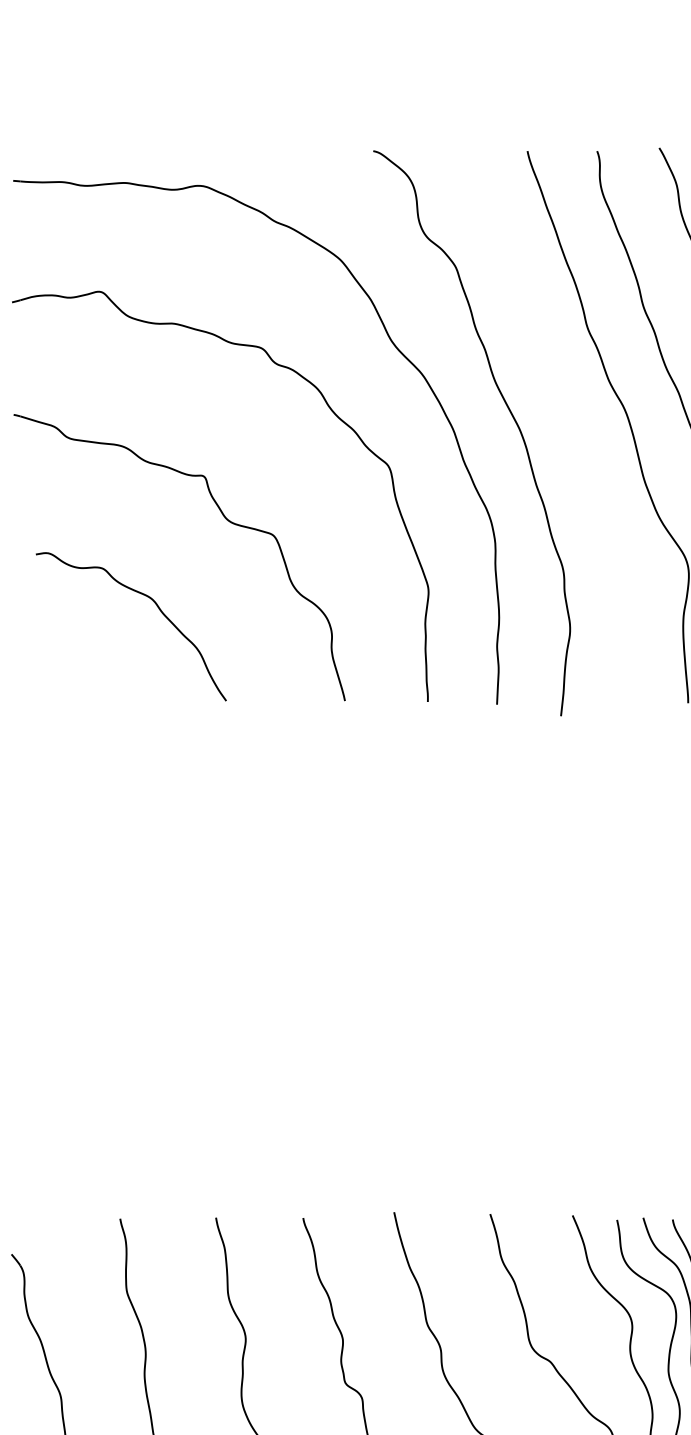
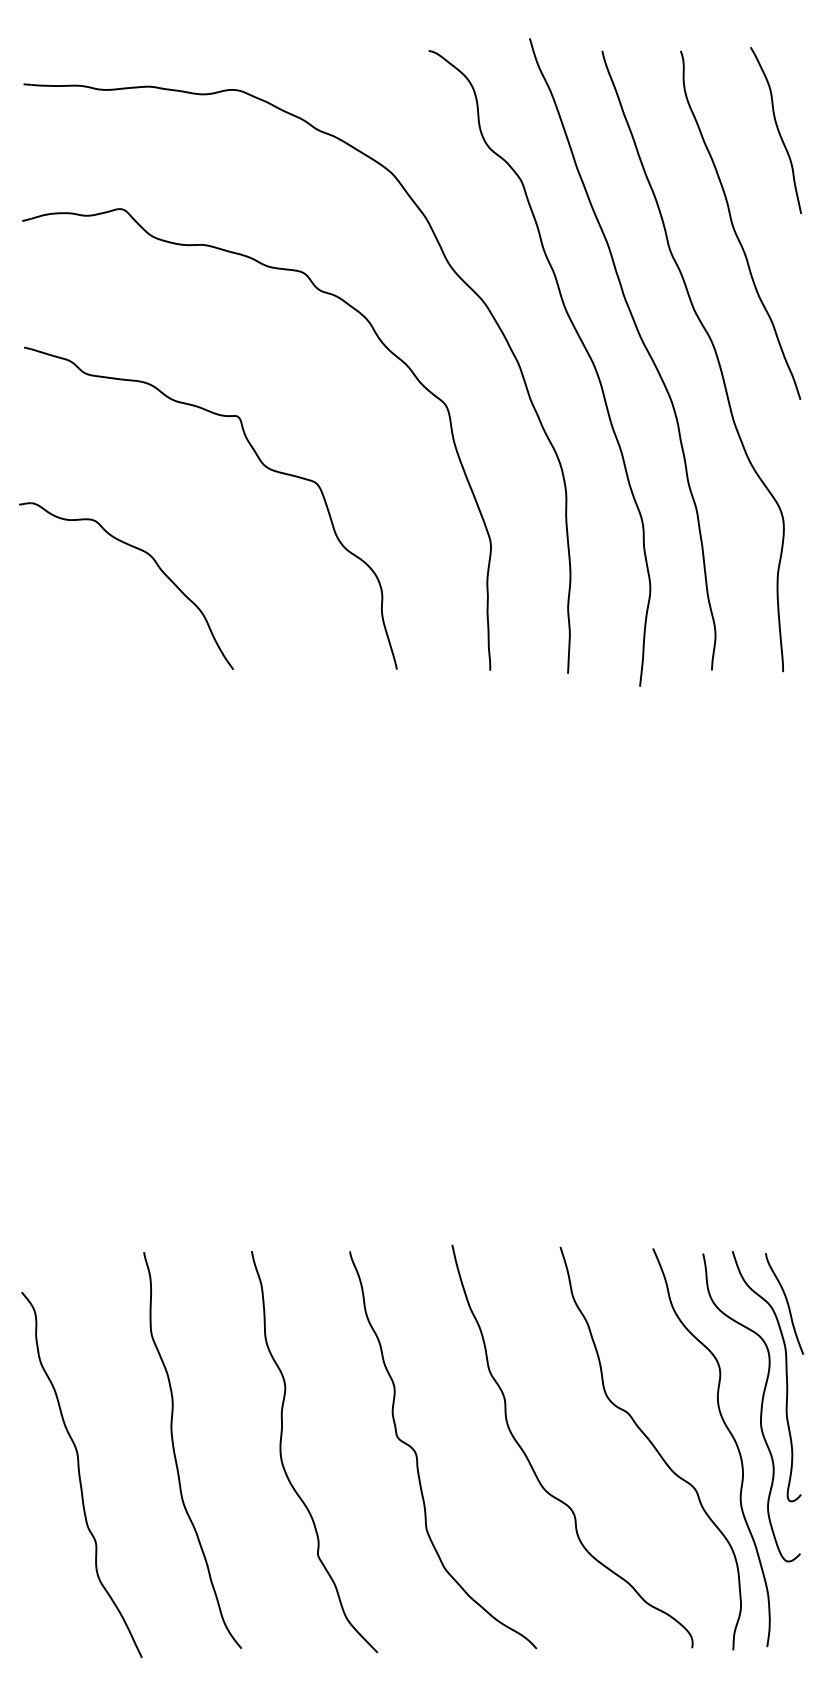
curve: (563, 411) -> (642, 343), added
part: (158, 609) -> (157, 566), moved

